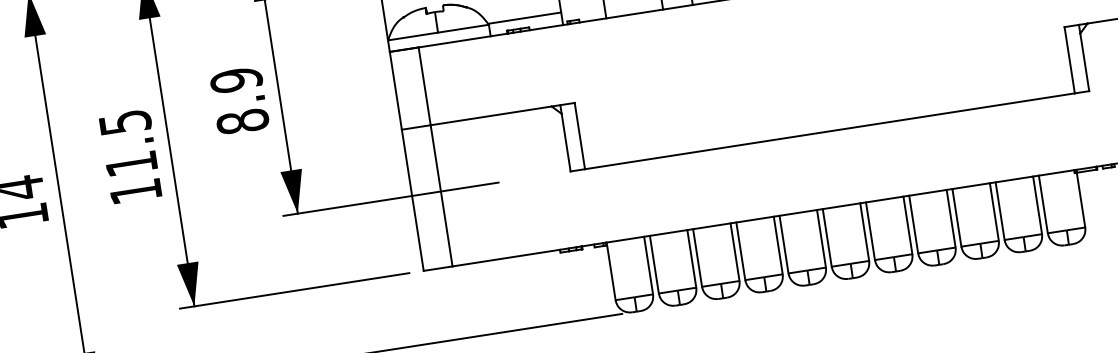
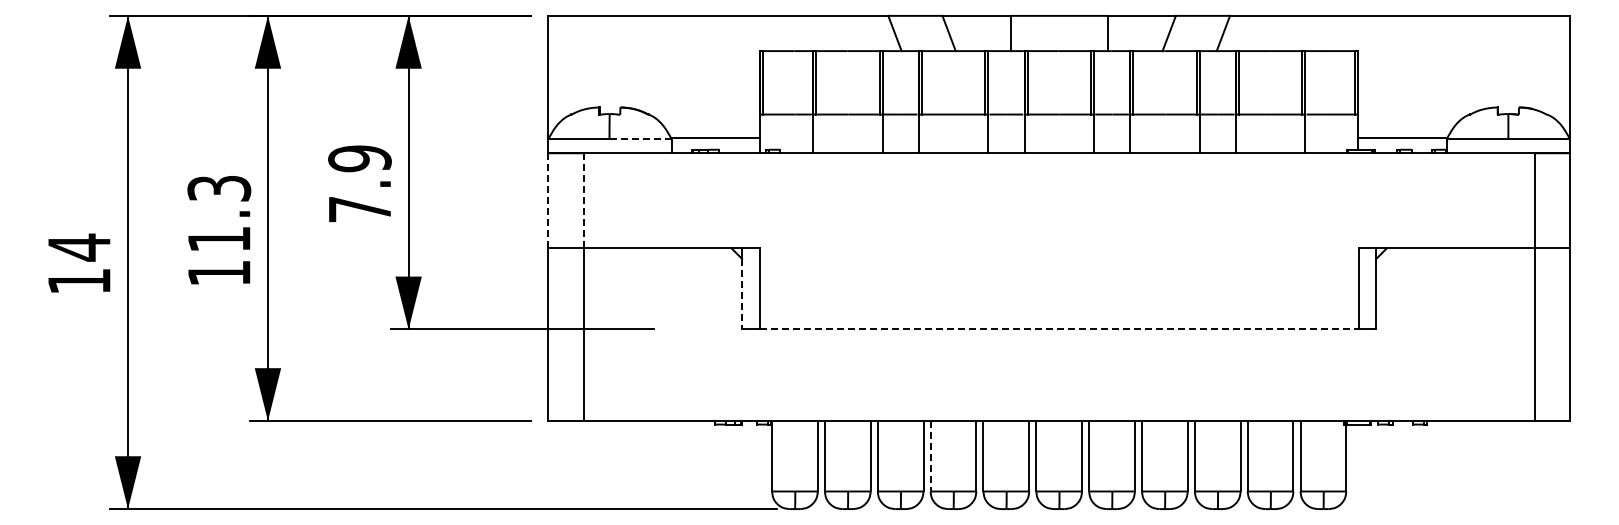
line: (464, 28) -> (641, 139), solid -> dashed
line: (424, 86) -> (583, 200), solid -> dashed
line: (395, 90) -> (548, 200), solid -> dashed
text: (242, 121) -> (359, 209), 8.9 -> 7.9
text: (124, 122) -> (218, 188), 11.5 -> 11.3
line: (830, 131) -> (1059, 329), solid -> dashed
line: (566, 142) -> (742, 294), solid -> dashed
line: (740, 251) -> (930, 456), solid -> dashed

